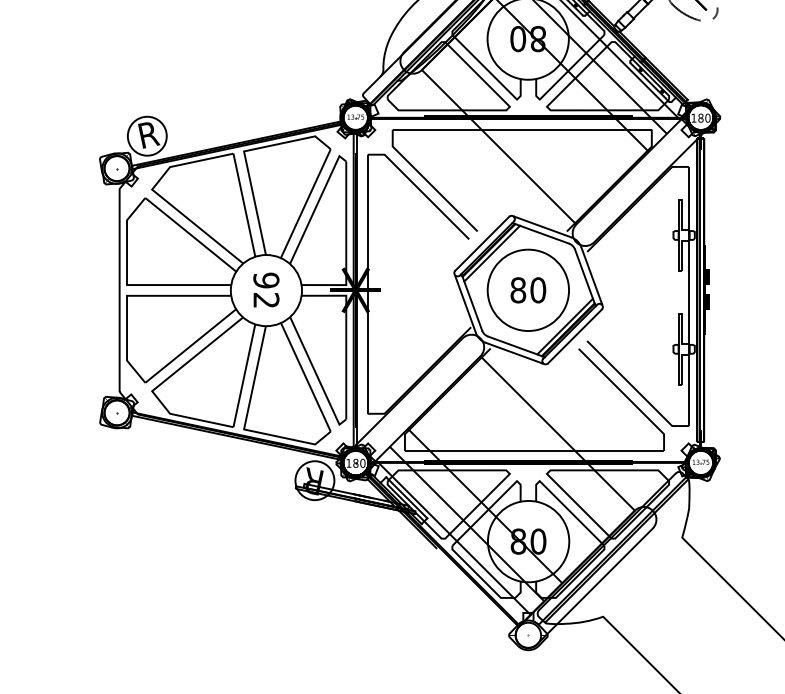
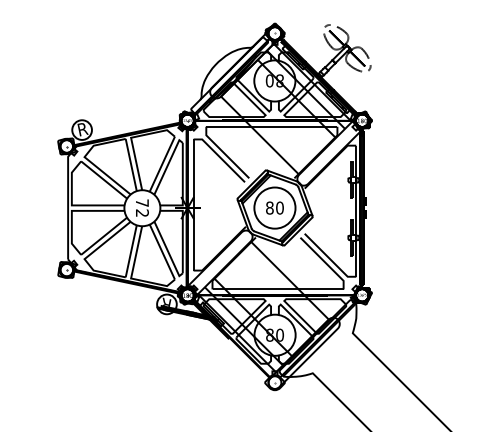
text: (264, 281) -> (141, 203), 92 -> 72

